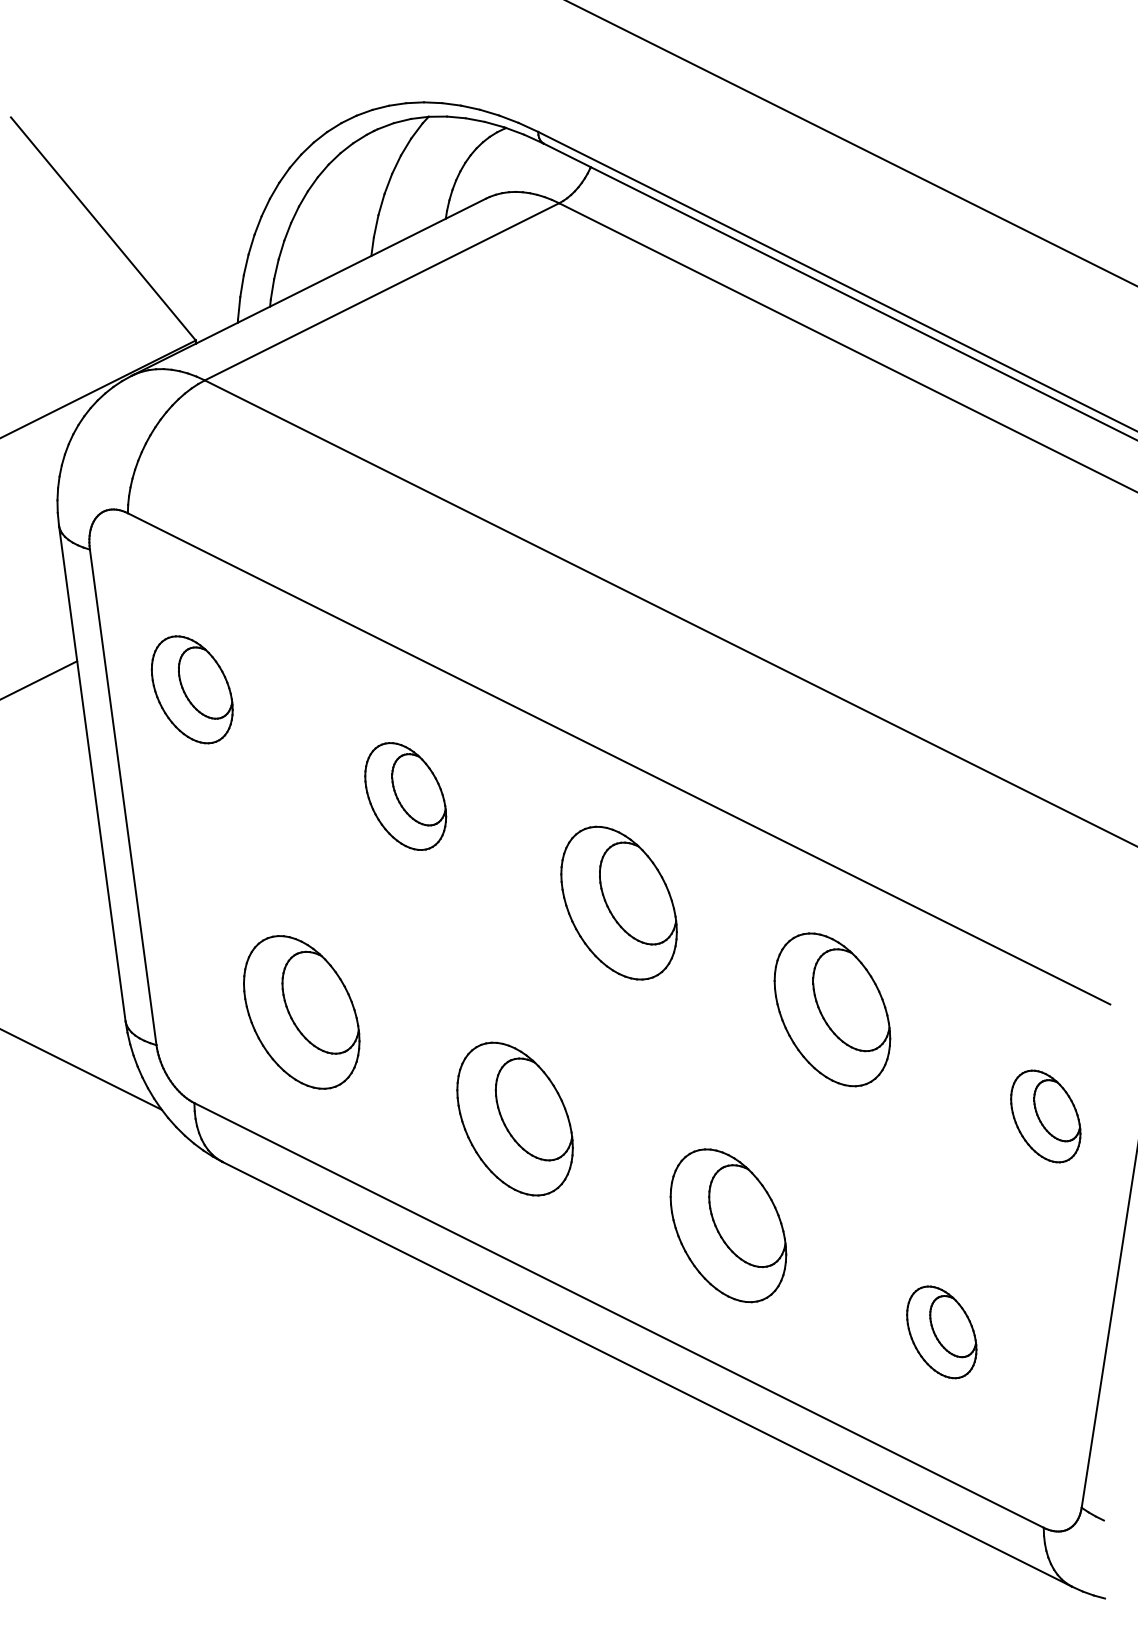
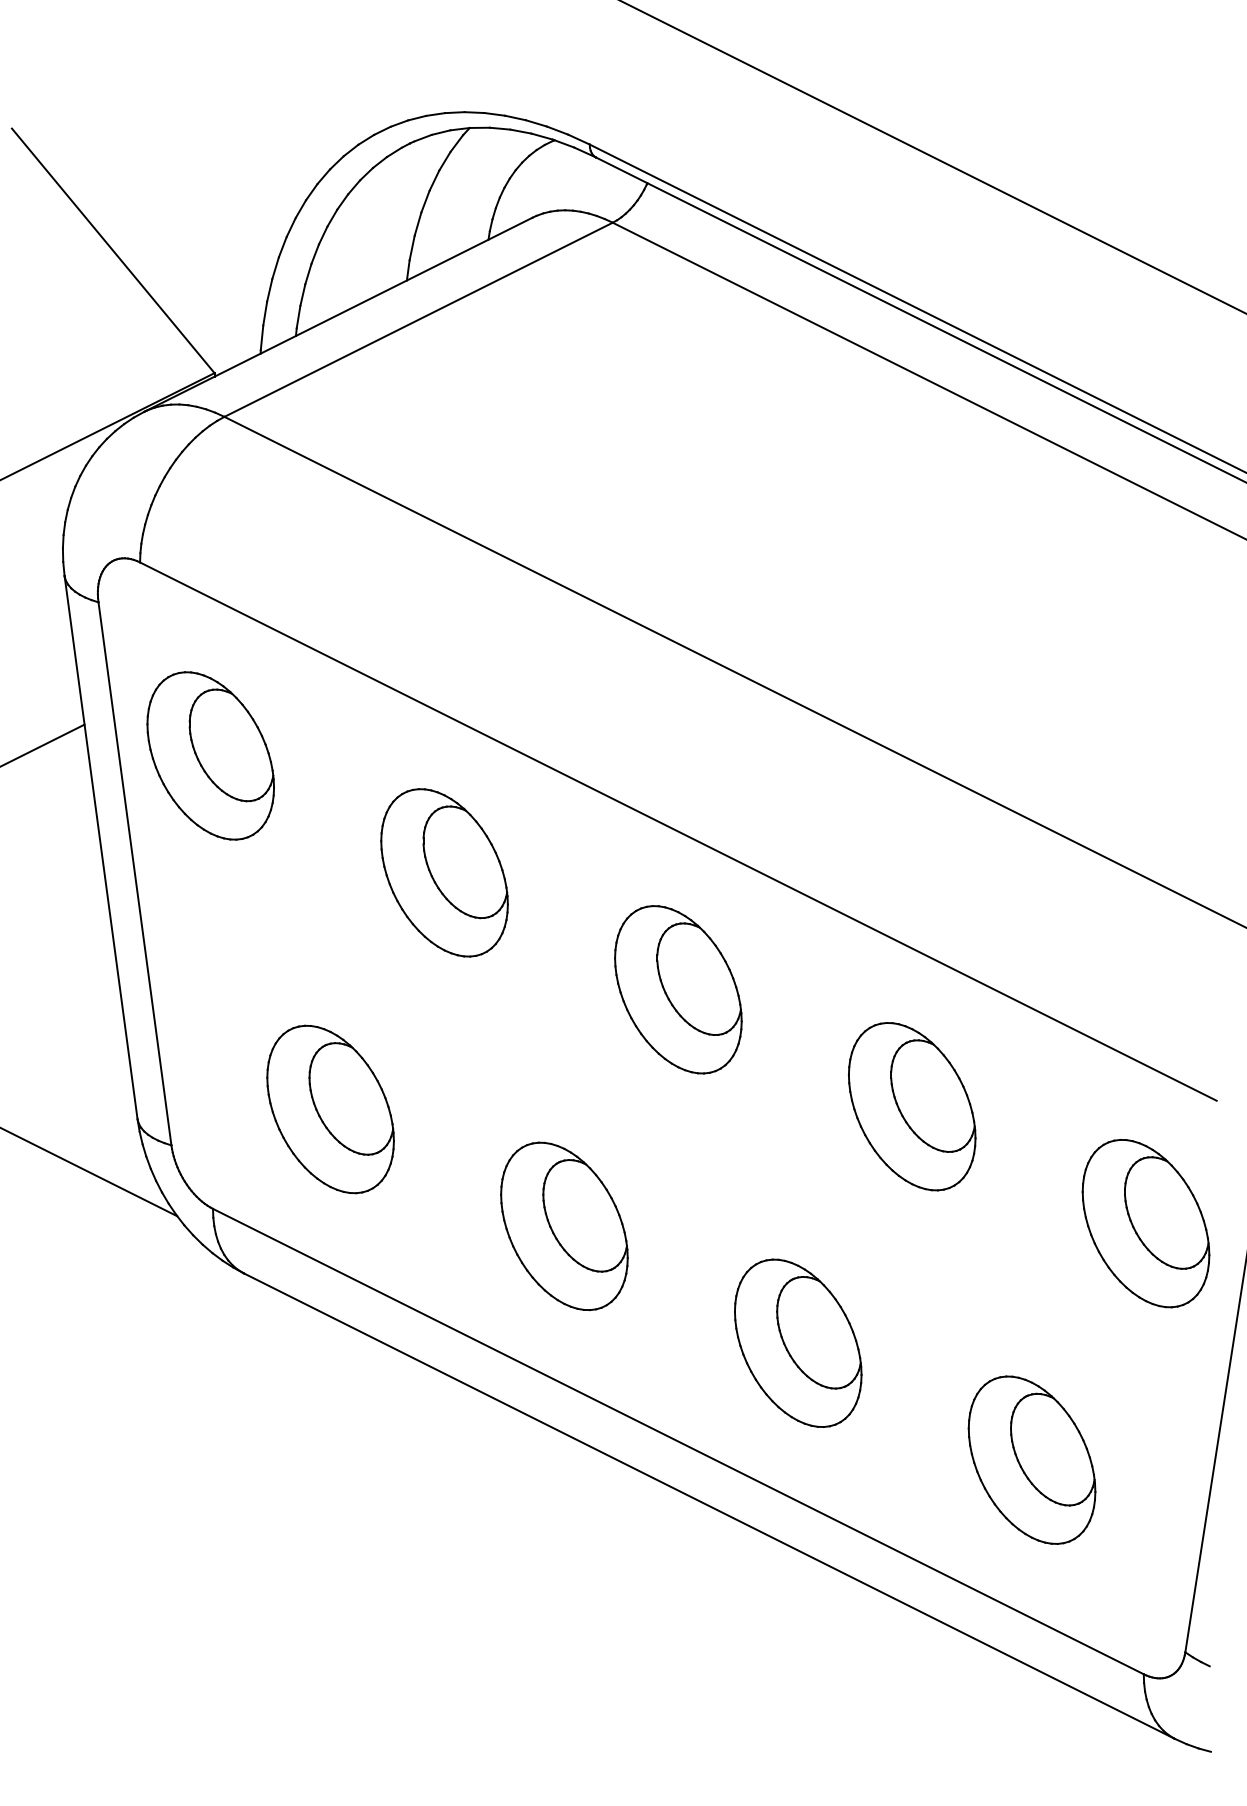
part: (192, 689) -> (210, 755), size x1.43
part: (405, 796) -> (444, 872), size x1.43
part: (1045, 1116) -> (1145, 1223), size x1.67
part: (941, 1331) -> (1031, 1459), size x1.67

